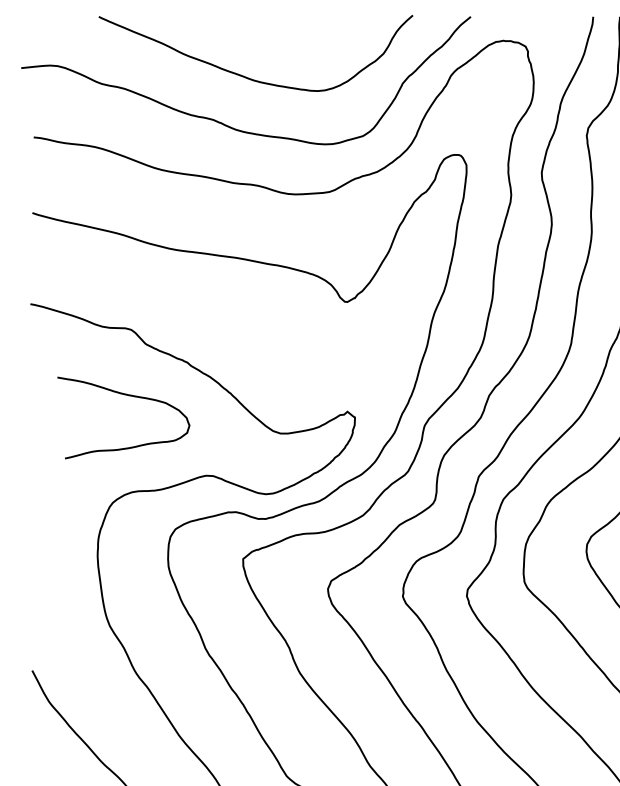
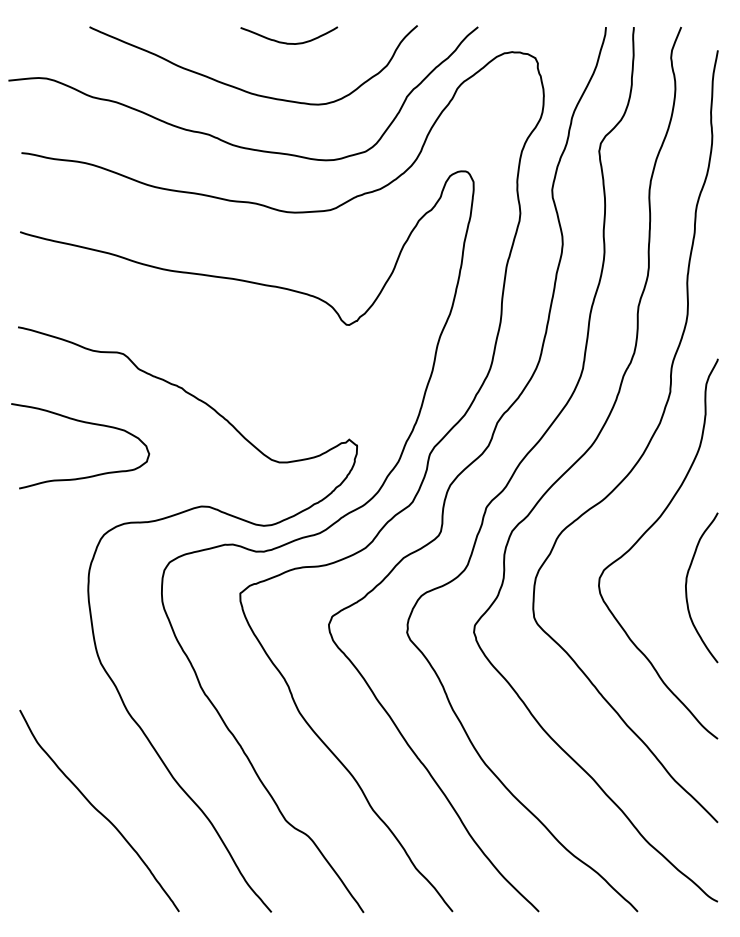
curve: (290, 31) -> (289, 42), added
curve: (128, 396) -> (85, 423), moved

